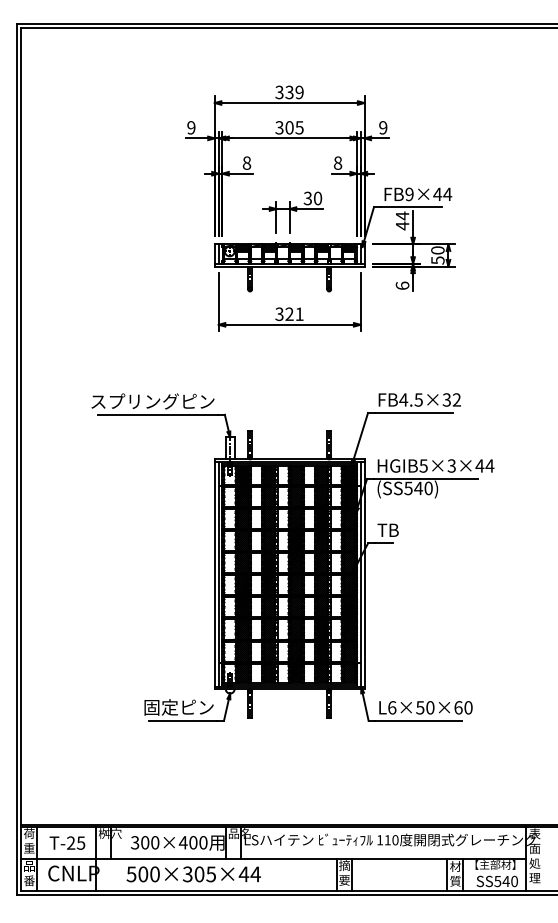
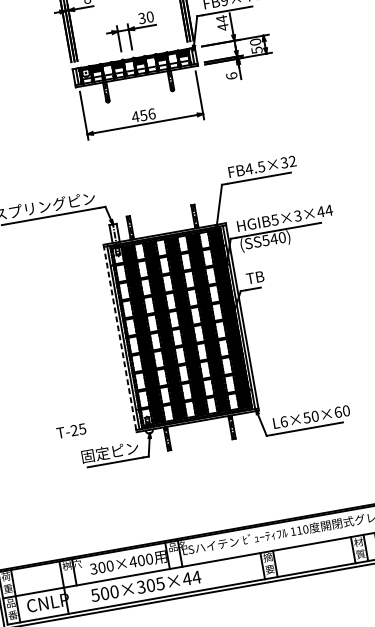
text: (289, 314) -> (143, 115), 321 -> 456
line: (214, 574) -> (119, 338), solid -> dashed
text: (67, 842) -> (71, 430), moved

